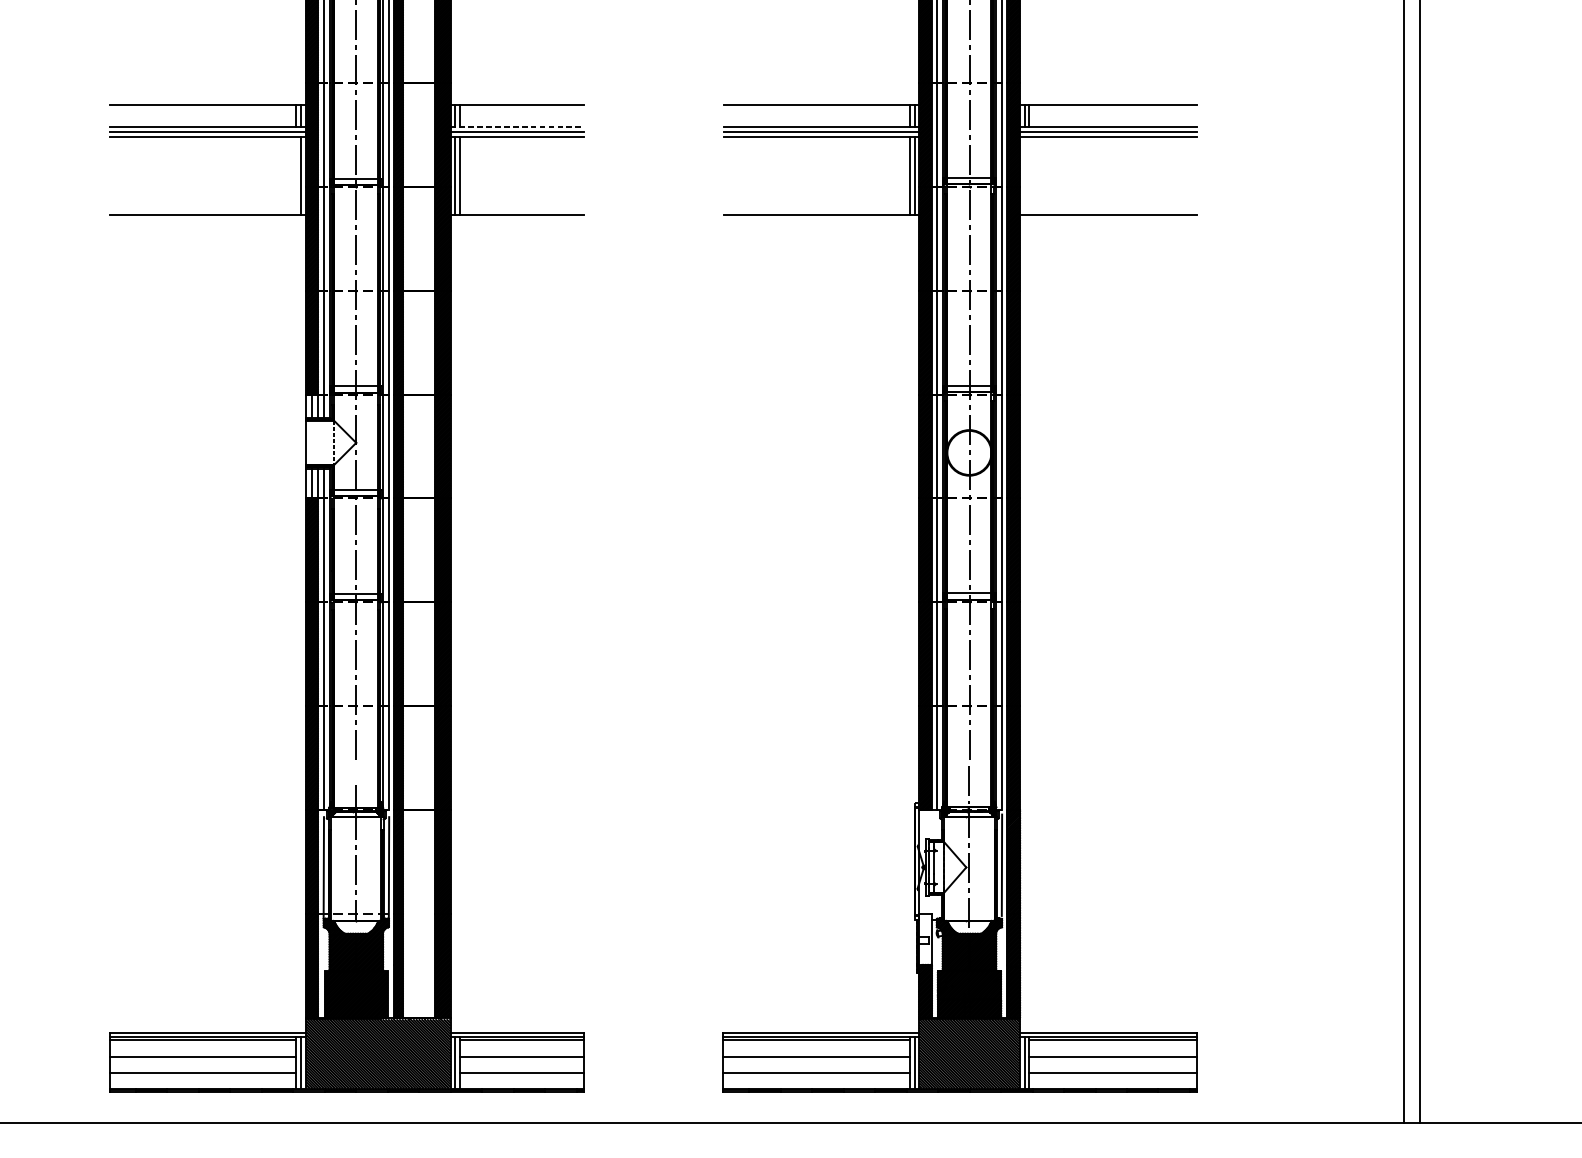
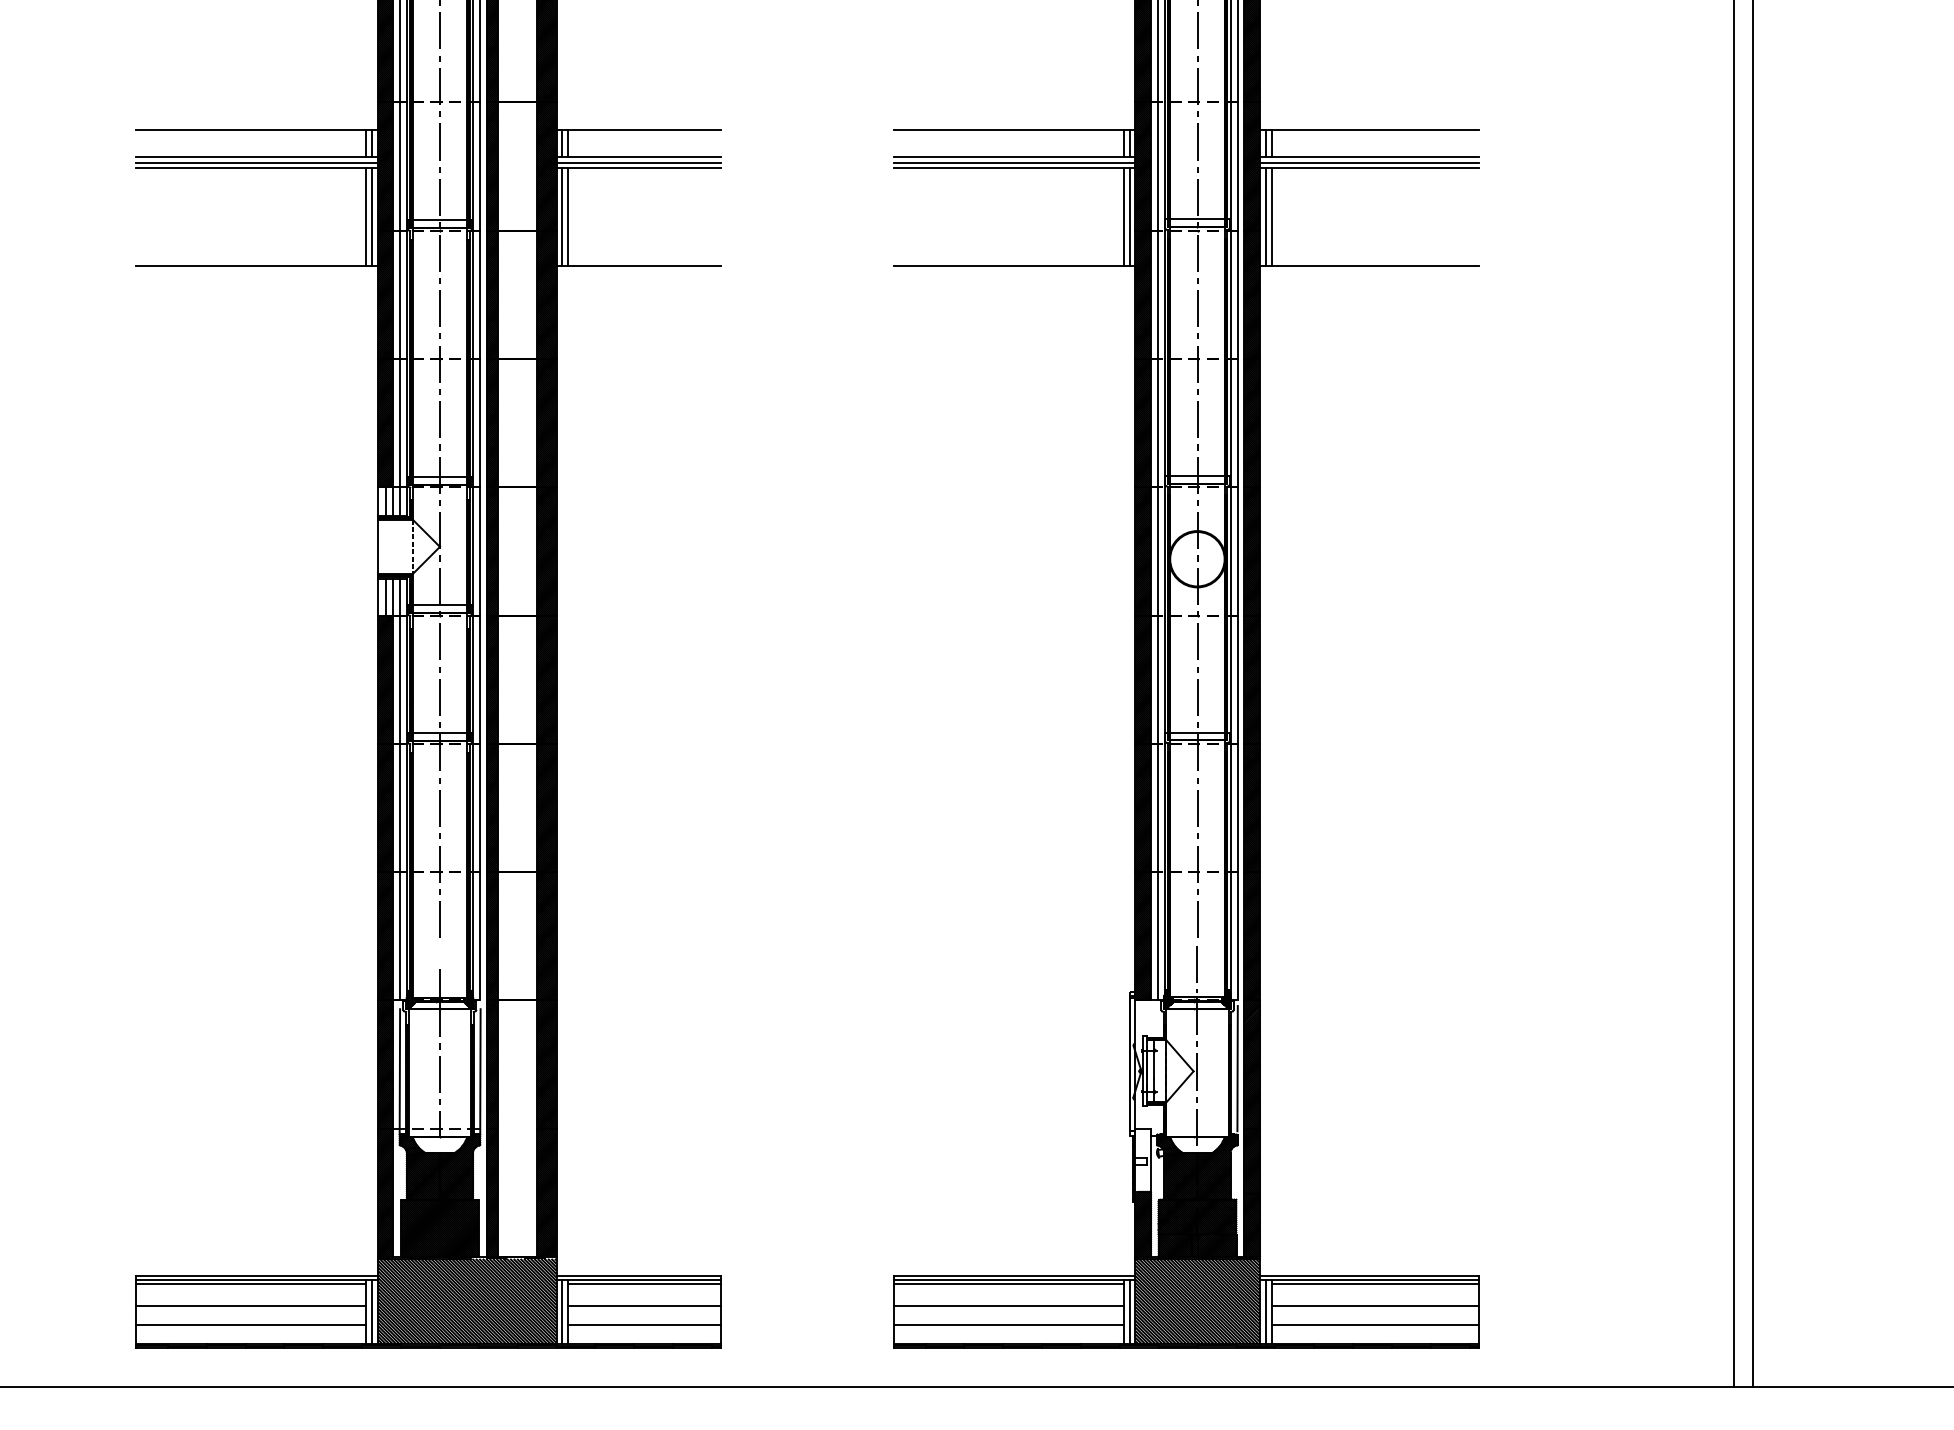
line: (517, 126) -> (639, 156), dashed -> solid
line: (296, 175) -> (366, 216), added
line: (1024, 175) -> (1265, 216), added
line: (1029, 175) -> (1271, 216), added

